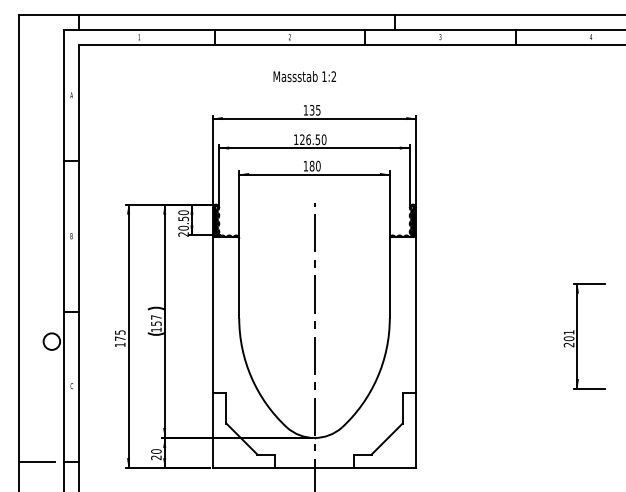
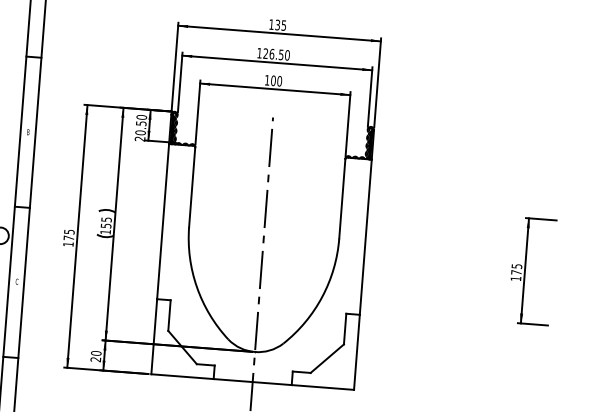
text: (311, 166) -> (272, 81), 180 -> 100
text: (156, 317) -> (106, 219), 157 -> 155
text: (568, 338) -> (515, 272), 201 -> 175

